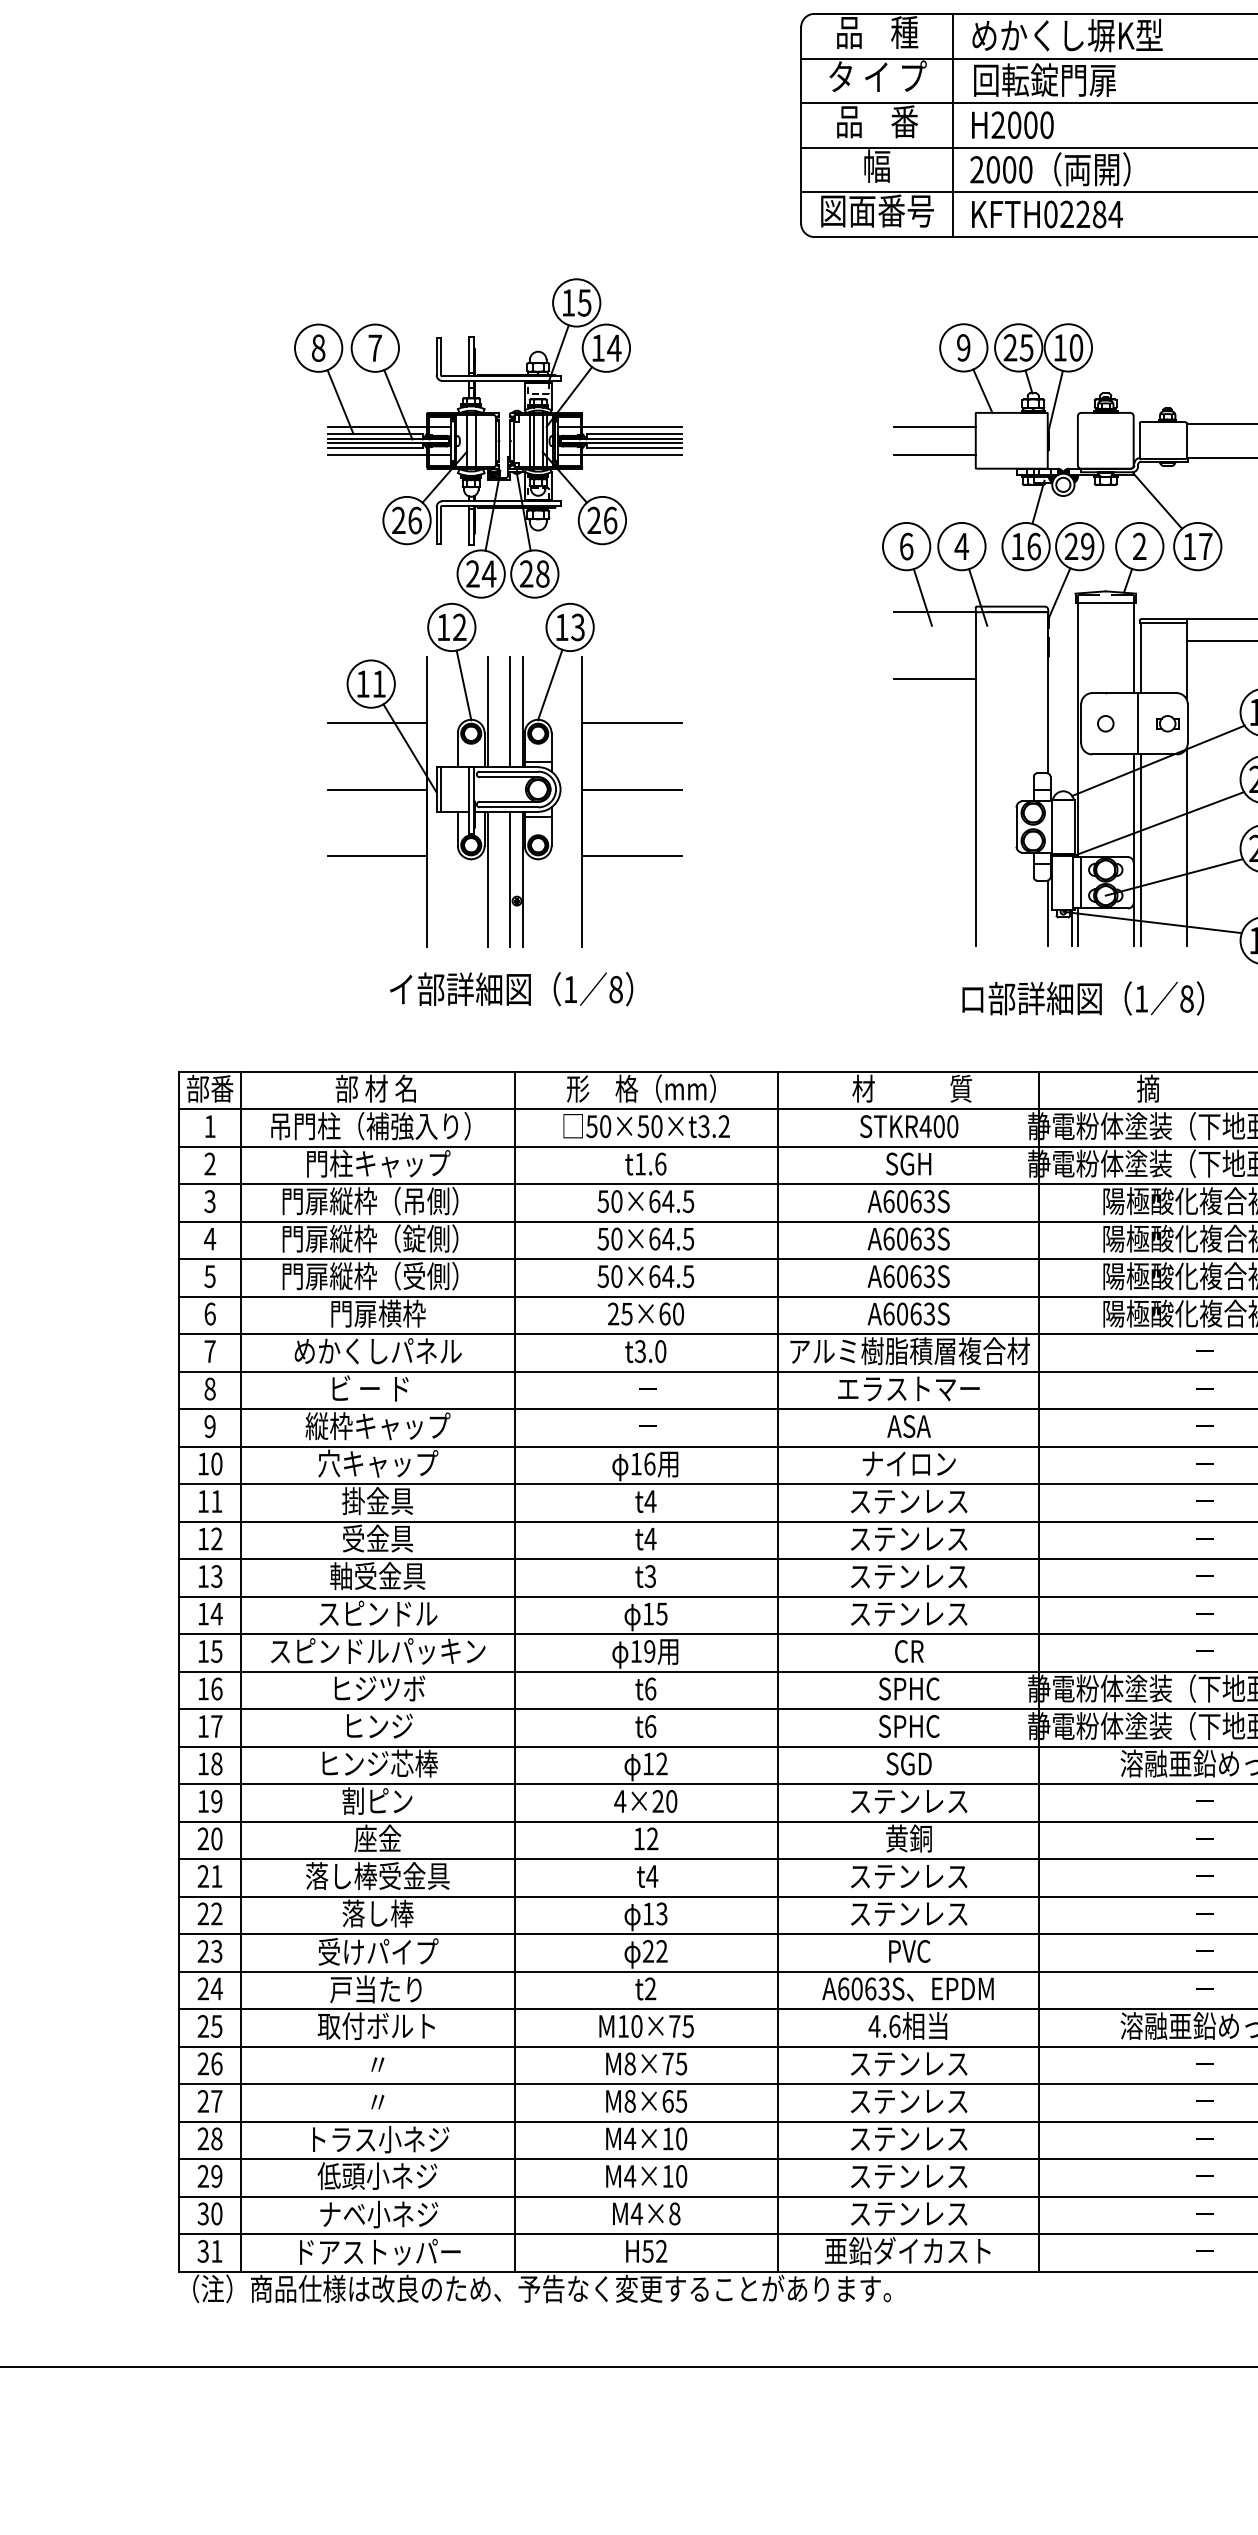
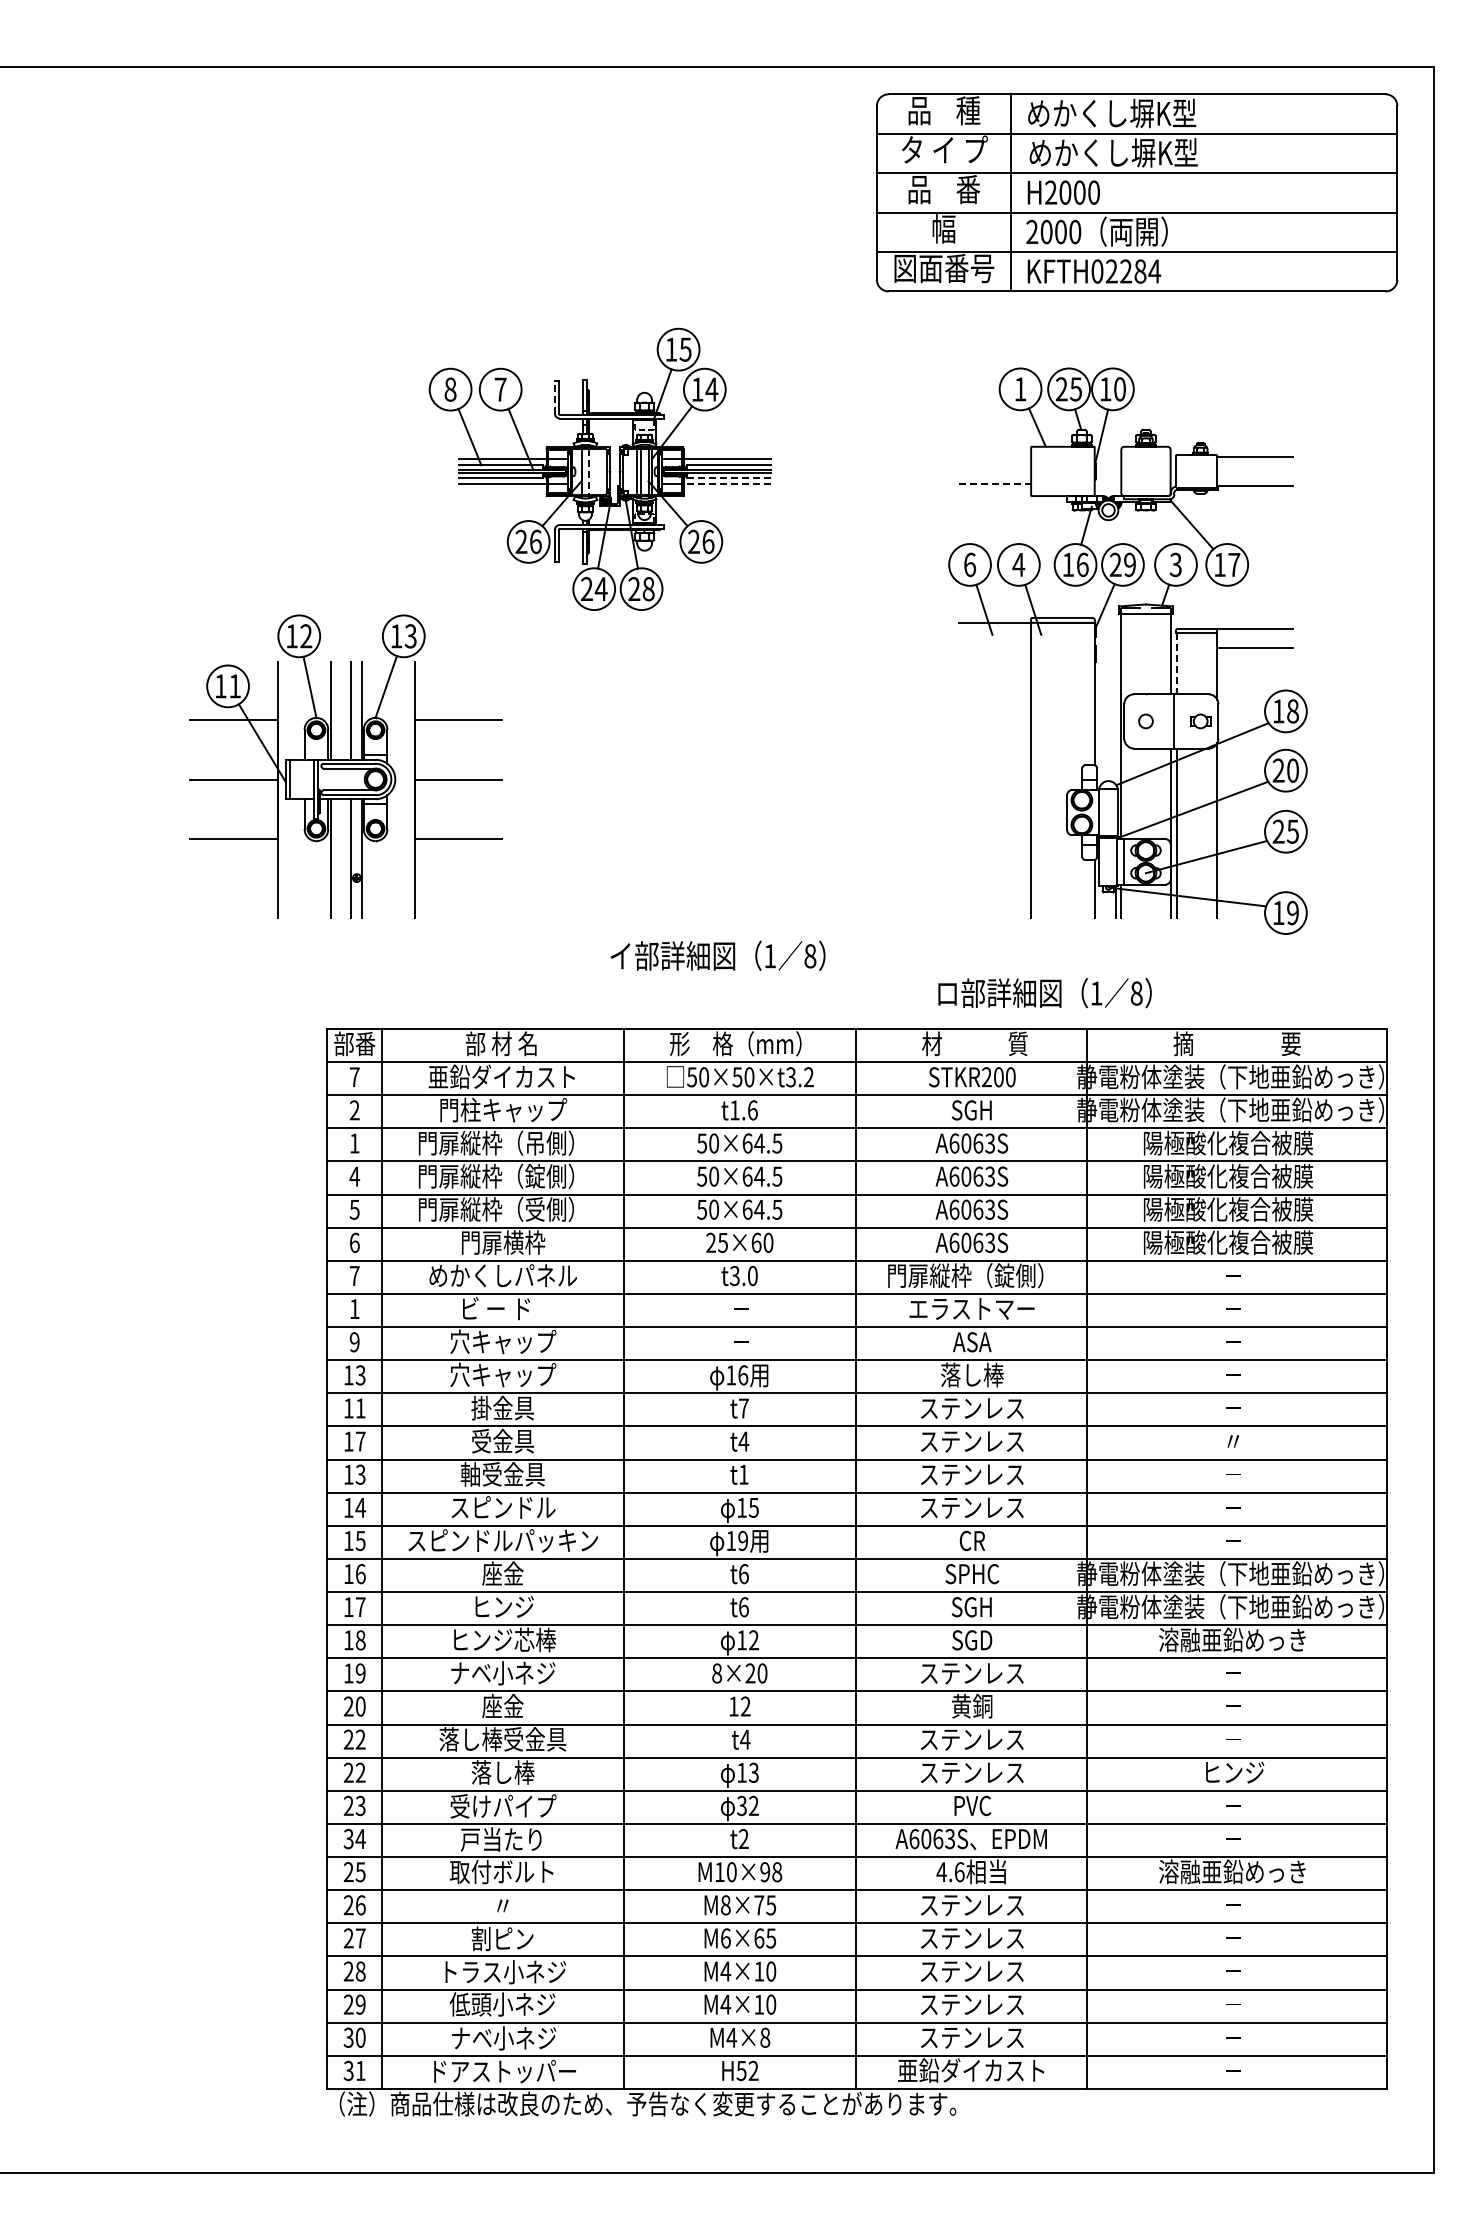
text: (1069, 79) -> (1113, 152), 回転錠門扉 -> めかくし塀K型
text: (963, 348) -> (1020, 389), 9 -> 1
line: (436, 355) -> (554, 396), solid -> dashed
line: (935, 427) -> (995, 459), removed
line: (475, 441) -> (589, 472), solid -> dashed
line: (634, 448) -> (729, 478), solid -> dashed
line: (935, 454) -> (995, 483), solid -> dashed
line: (632, 455) -> (727, 484), solid -> dashed
text: (1139, 547) -> (1175, 565), 2 -> 3
line: (1140, 658) -> (1176, 663), solid -> dashed
line: (935, 679) -> (995, 682), removed
part: (504, 774) -> (345, 766), moved
text: (510, 988) -> (717, 955), moved
text: (1082, 998) -> (1044, 993), moved
text: (370, 1125) -> (496, 1076), 吊門柱（補強入り） -> 亜鉛ダイカスト
text: (209, 1126) -> (354, 1077), 1 -> 7
text: (925, 1126) -> (986, 1077), STKR400 -> STKR200
text: (209, 1201) -> (354, 1143), 3 -> 1
text: (909, 1350) -> (972, 1275), アルミ樹脂積層複合材 -> 門扉縦枠（錠側）
text: (209, 1389) -> (354, 1309), 8 -> 1
text: (378, 1425) -> (503, 1341), 縦枠キャップ -> 穴キャップ
text: (909, 1463) -> (972, 1374), ナイロン -> 落し棒
text: (216, 1464) -> (360, 1375), 10 -> 13
text: (650, 1501) -> (743, 1408), t4 -> t7
text: (216, 1538) -> (360, 1441), 12 -> 17
text: (1204, 1538) -> (1233, 1441), － -> 〃
text: (650, 1576) -> (743, 1474), t3 -> t1
text: (379, 1688) -> (504, 1573), ヒジツボ -> 座金
text: (909, 1726) -> (972, 1607), SPHC -> SGH
text: (378, 1800) -> (503, 1672), 割ピン -> ナベ小ネジ
text: (619, 1801) -> (716, 1673), 4×20 -> 8×20
text: (216, 1876) -> (360, 1739), 21 -> 22
text: (1207, 1913) -> (1235, 1772), － -> ヒンジ
text: (647, 1952) -> (741, 1806), 22 -> 32
text: (203, 1989) -> (348, 1839), 24 -> 34
text: (681, 2026) -> (771, 1872), M10×75 -> M10×98
text: (377, 2101) -> (502, 1938), 〃 -> 割ピン
text: (629, 2101) -> (725, 1938), M8×65 -> M6×65

